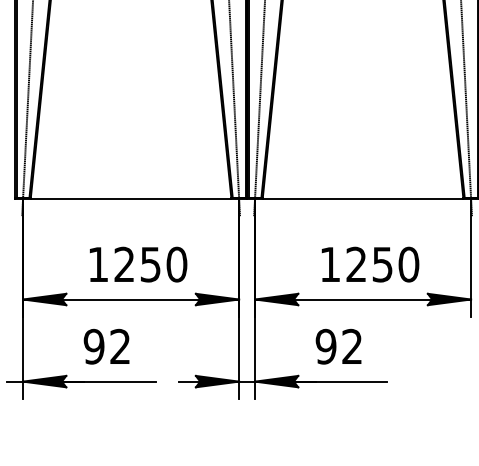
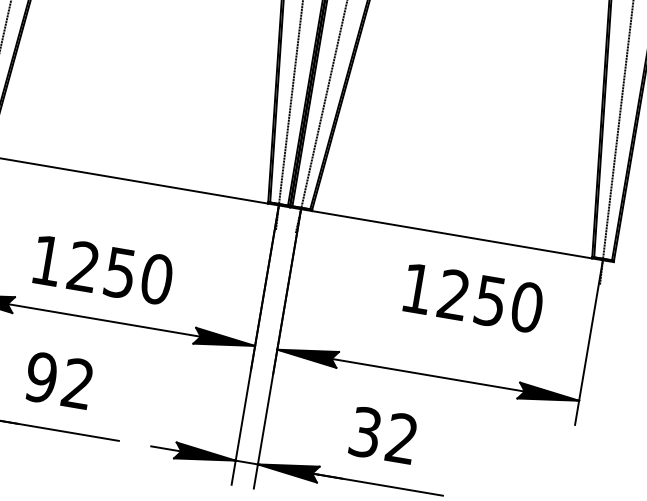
text: (138, 264) -> (103, 269), moved
text: (370, 264) -> (473, 298), moved
text: (325, 346) -> (364, 431), 92 -> 32

